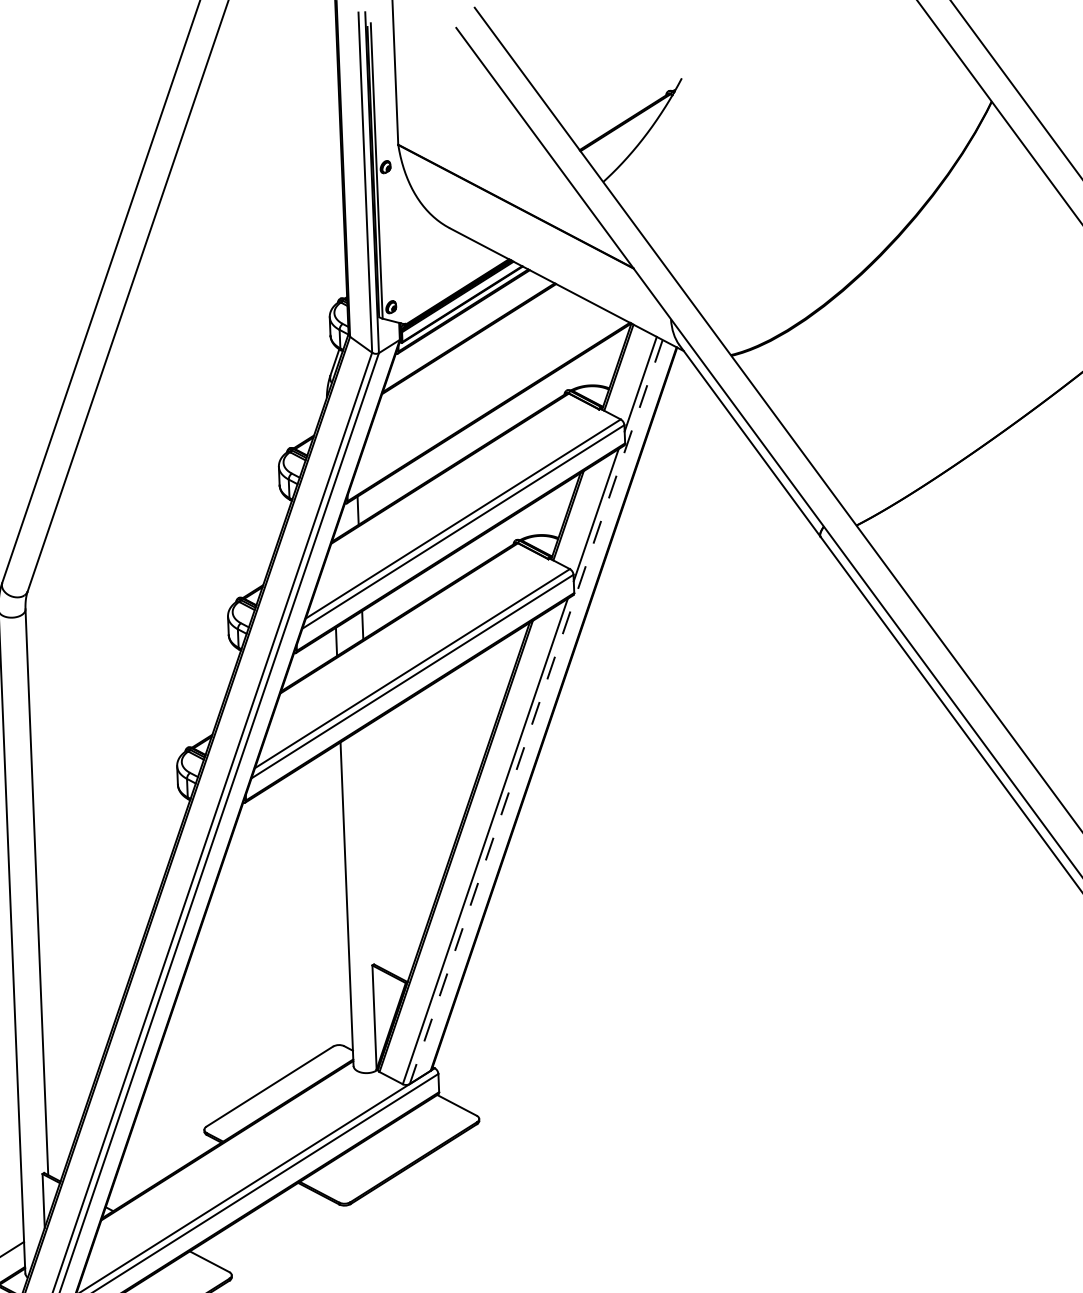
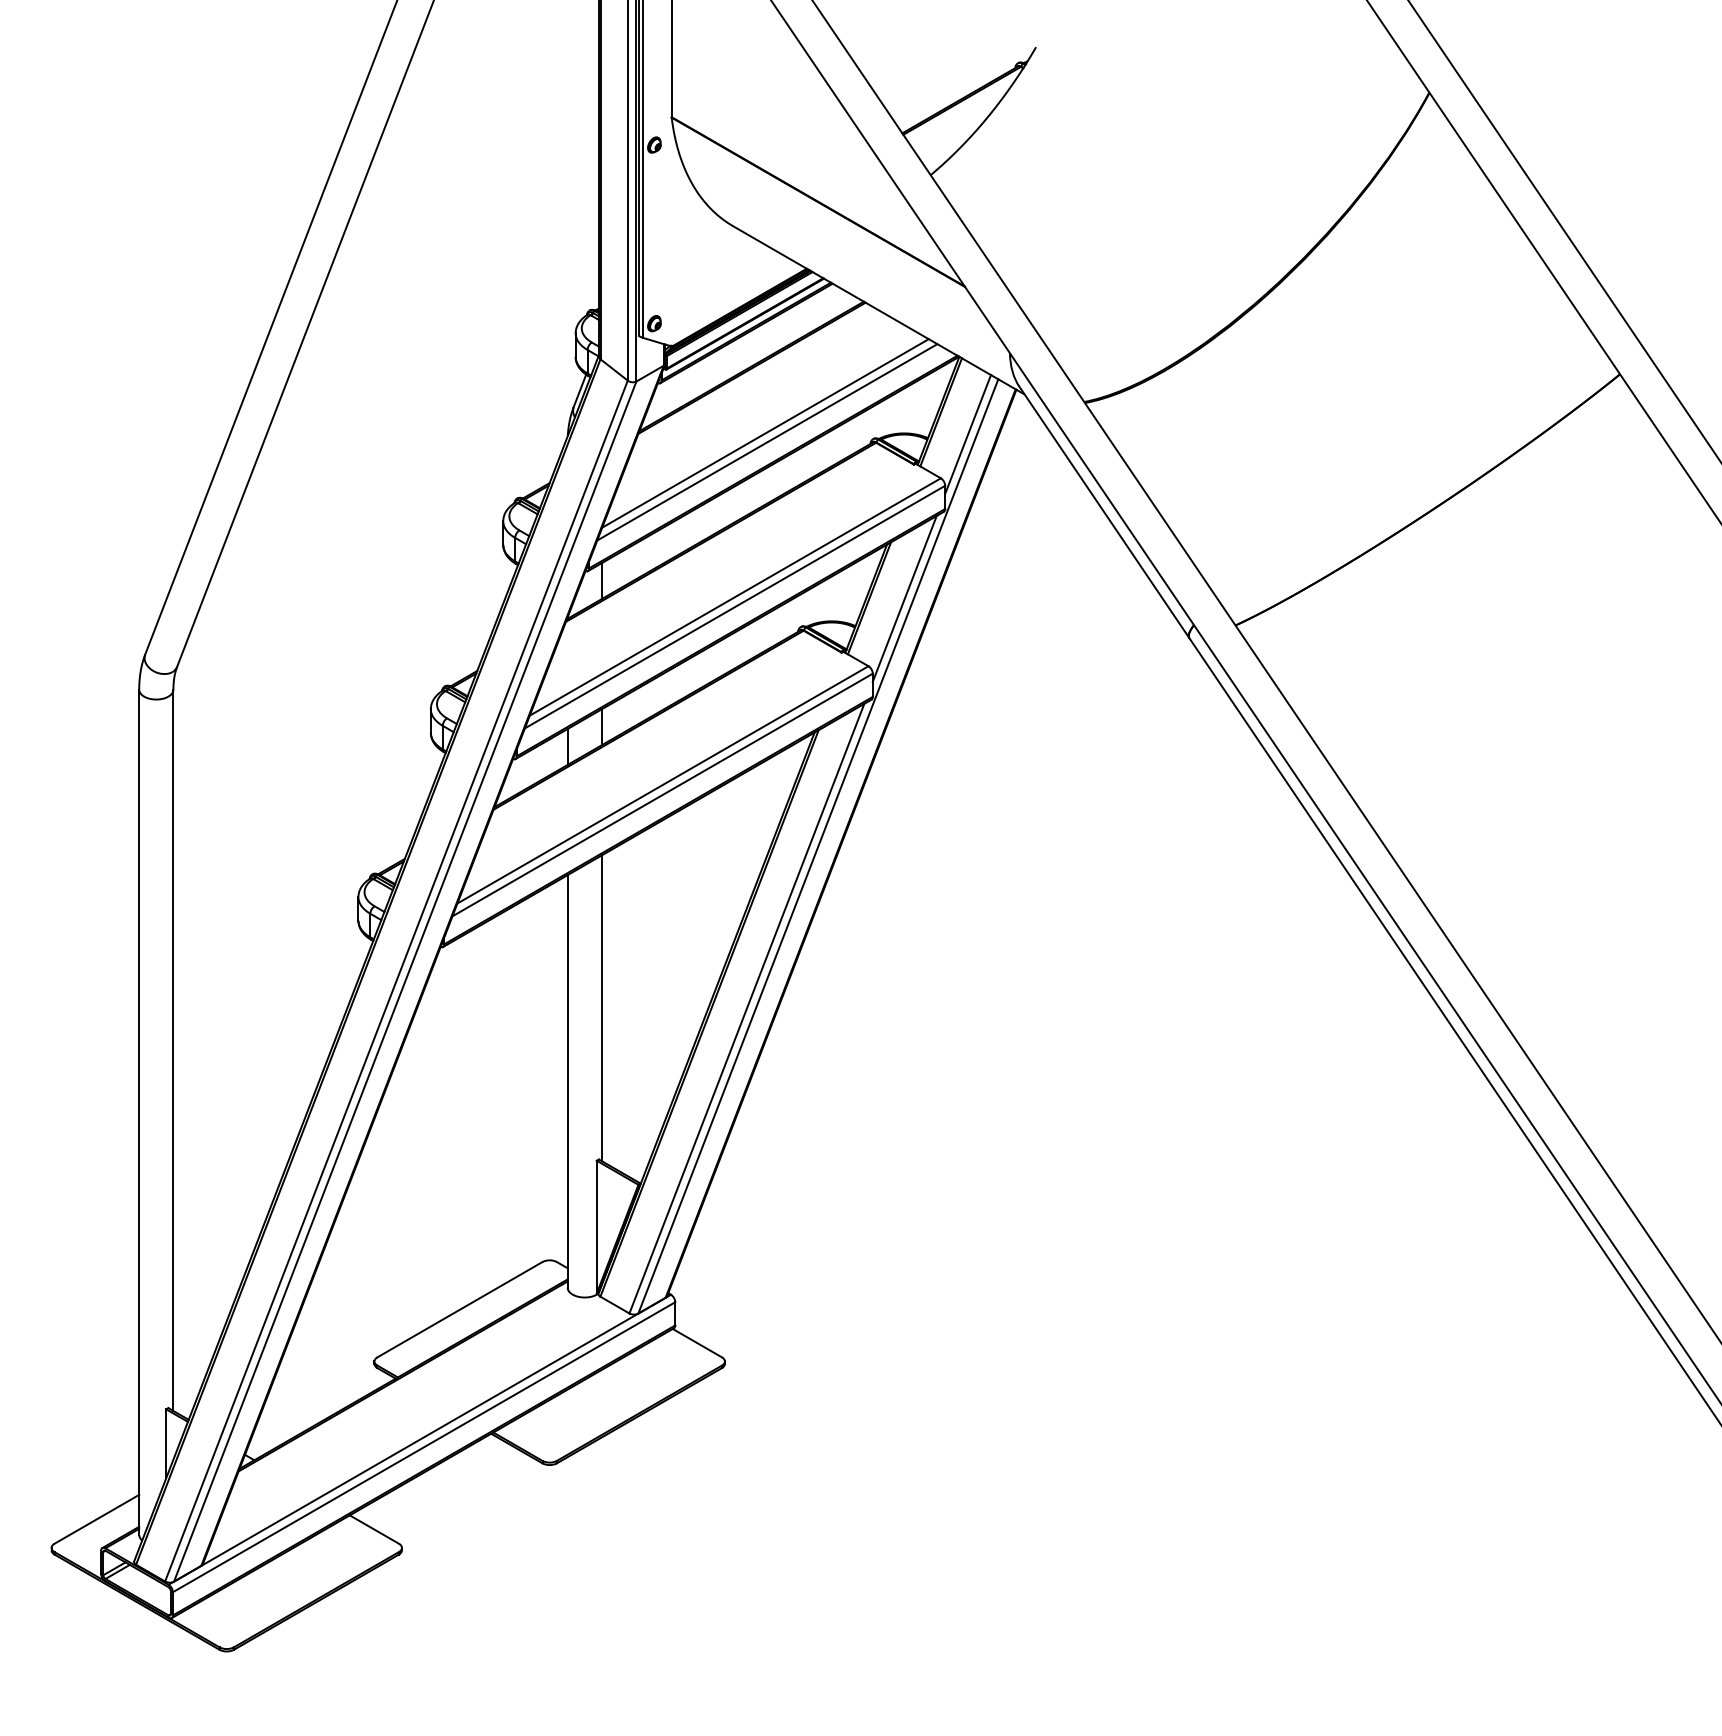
line: (481, 389) -> (765, 433), added
line: (483, 396) -> (767, 442), added
line: (536, 712) -> (818, 846), dashed -> solid
line: (371, 845) -> (601, 1008), added

